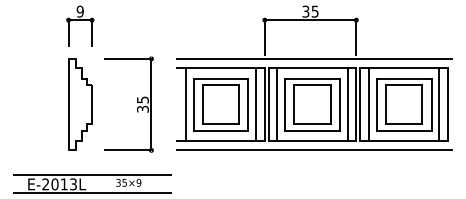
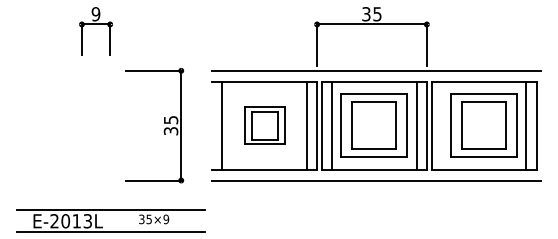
part: (79, 104) -> (95, 125), removed
part: (220, 104) -> (264, 125), size x0.6
line: (368, 104) -> (441, 125), removed

